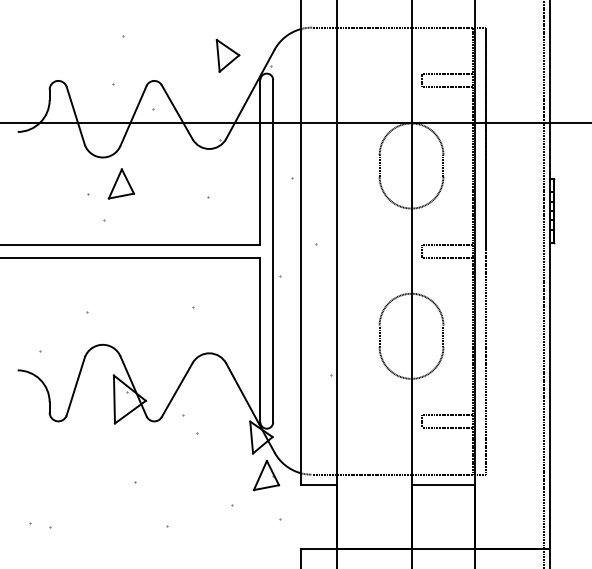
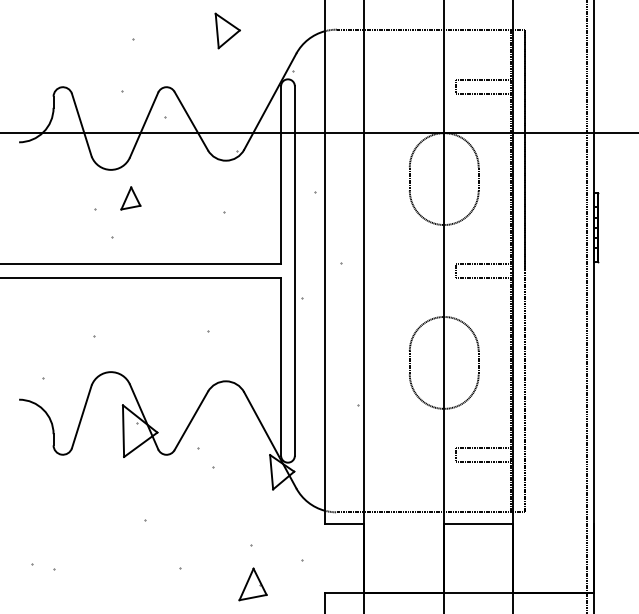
part: (227, 55) -> (227, 30), moved
part: (120, 183) -> (130, 197), size x0.7
part: (266, 475) -> (253, 584), moved

